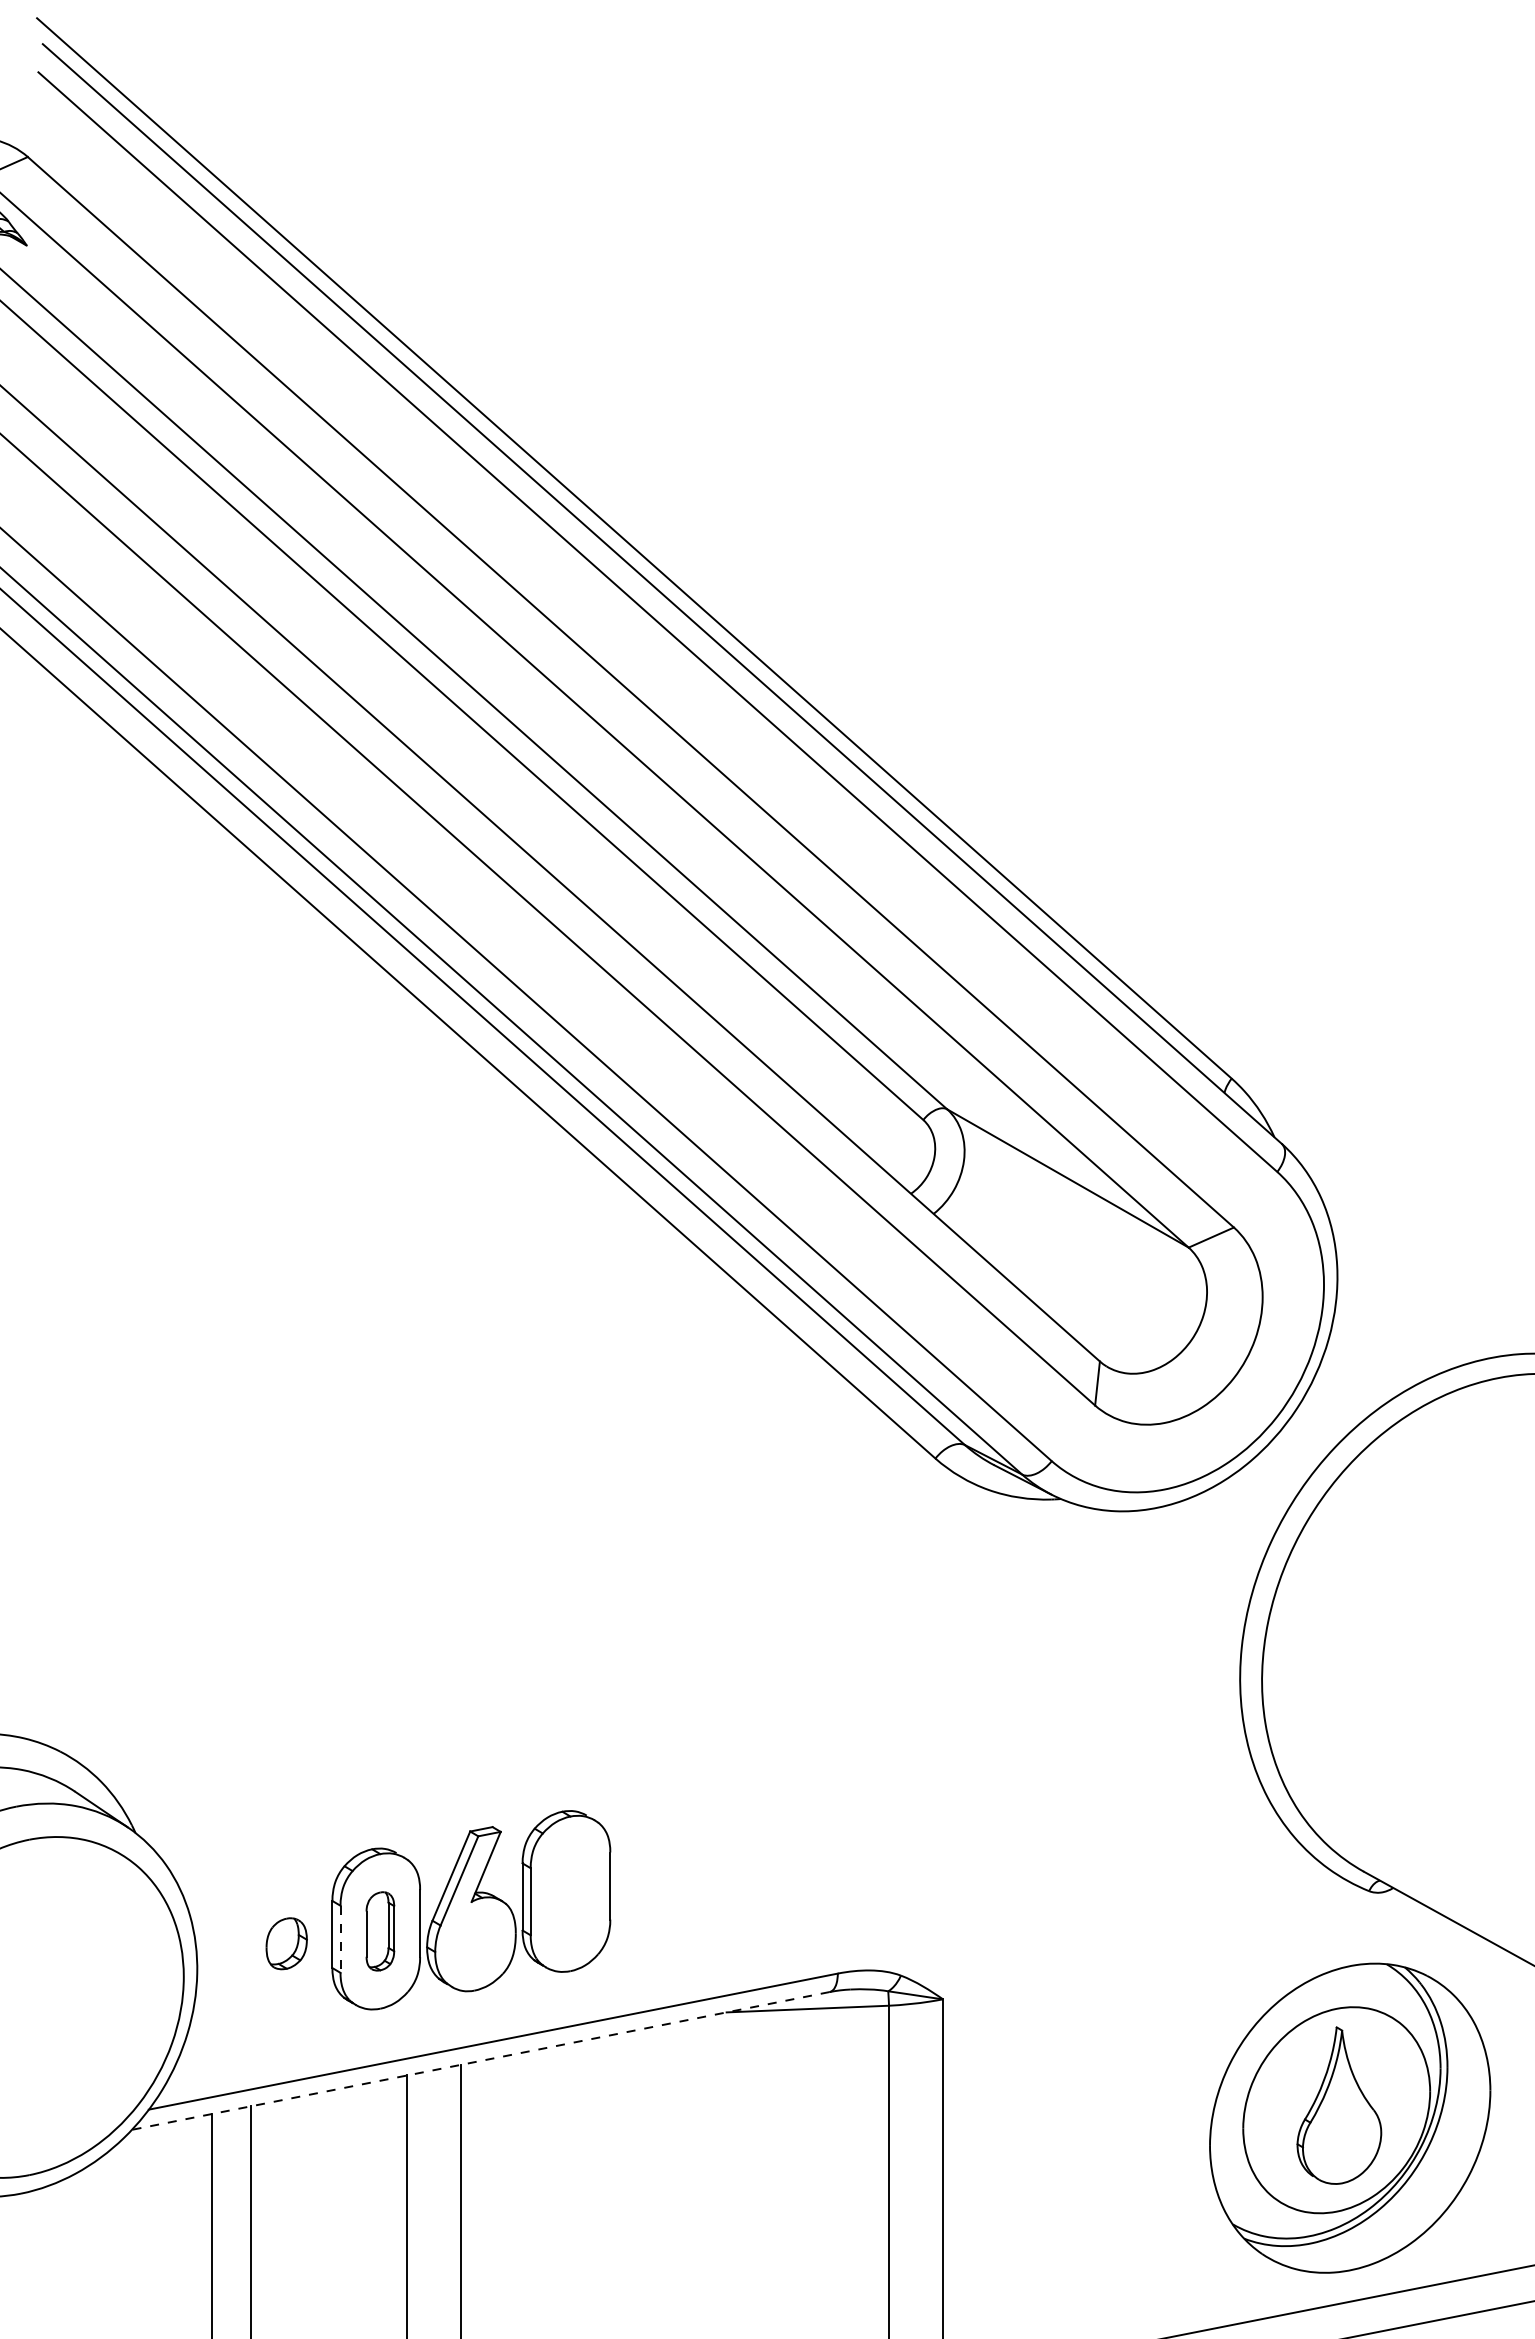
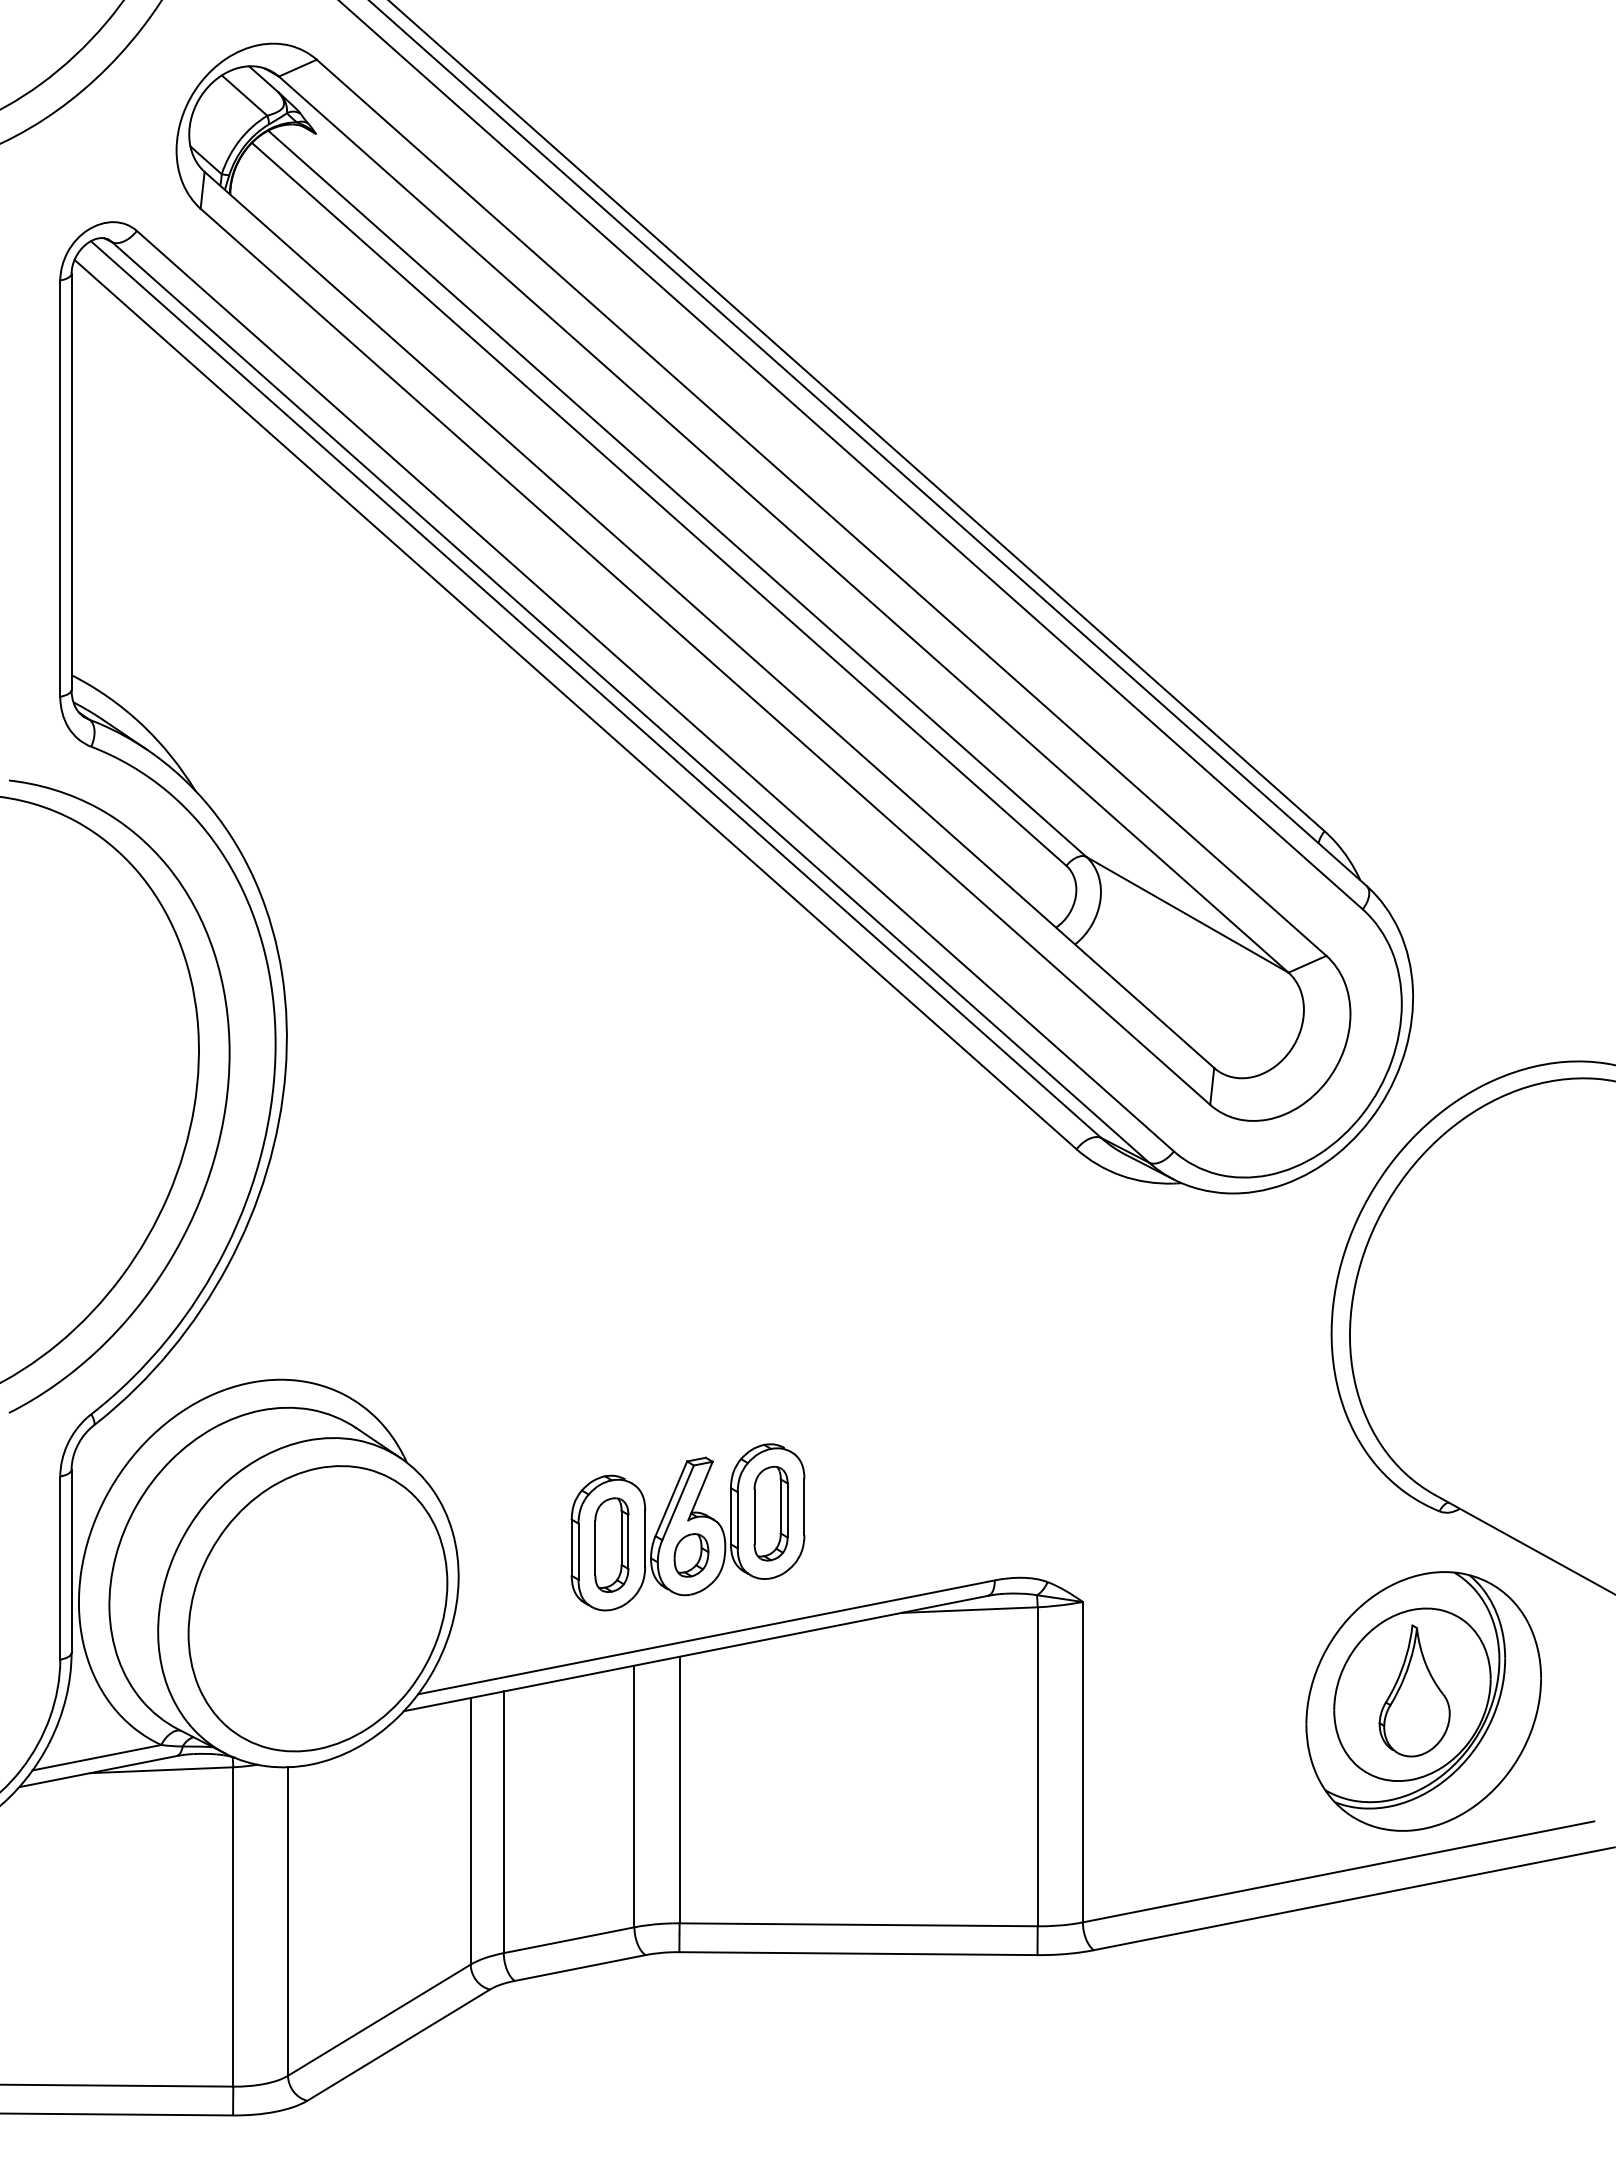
part: (569, 1893) -> (770, 1513), added
part: (379, 1930) -> (611, 1544), size x1.43
line: (340, 1940) -> (578, 1552), dashed -> solid
part: (286, 1943) -> (691, 1555), moved
line: (480, 2060) -> (695, 1653), dashed -> solid

